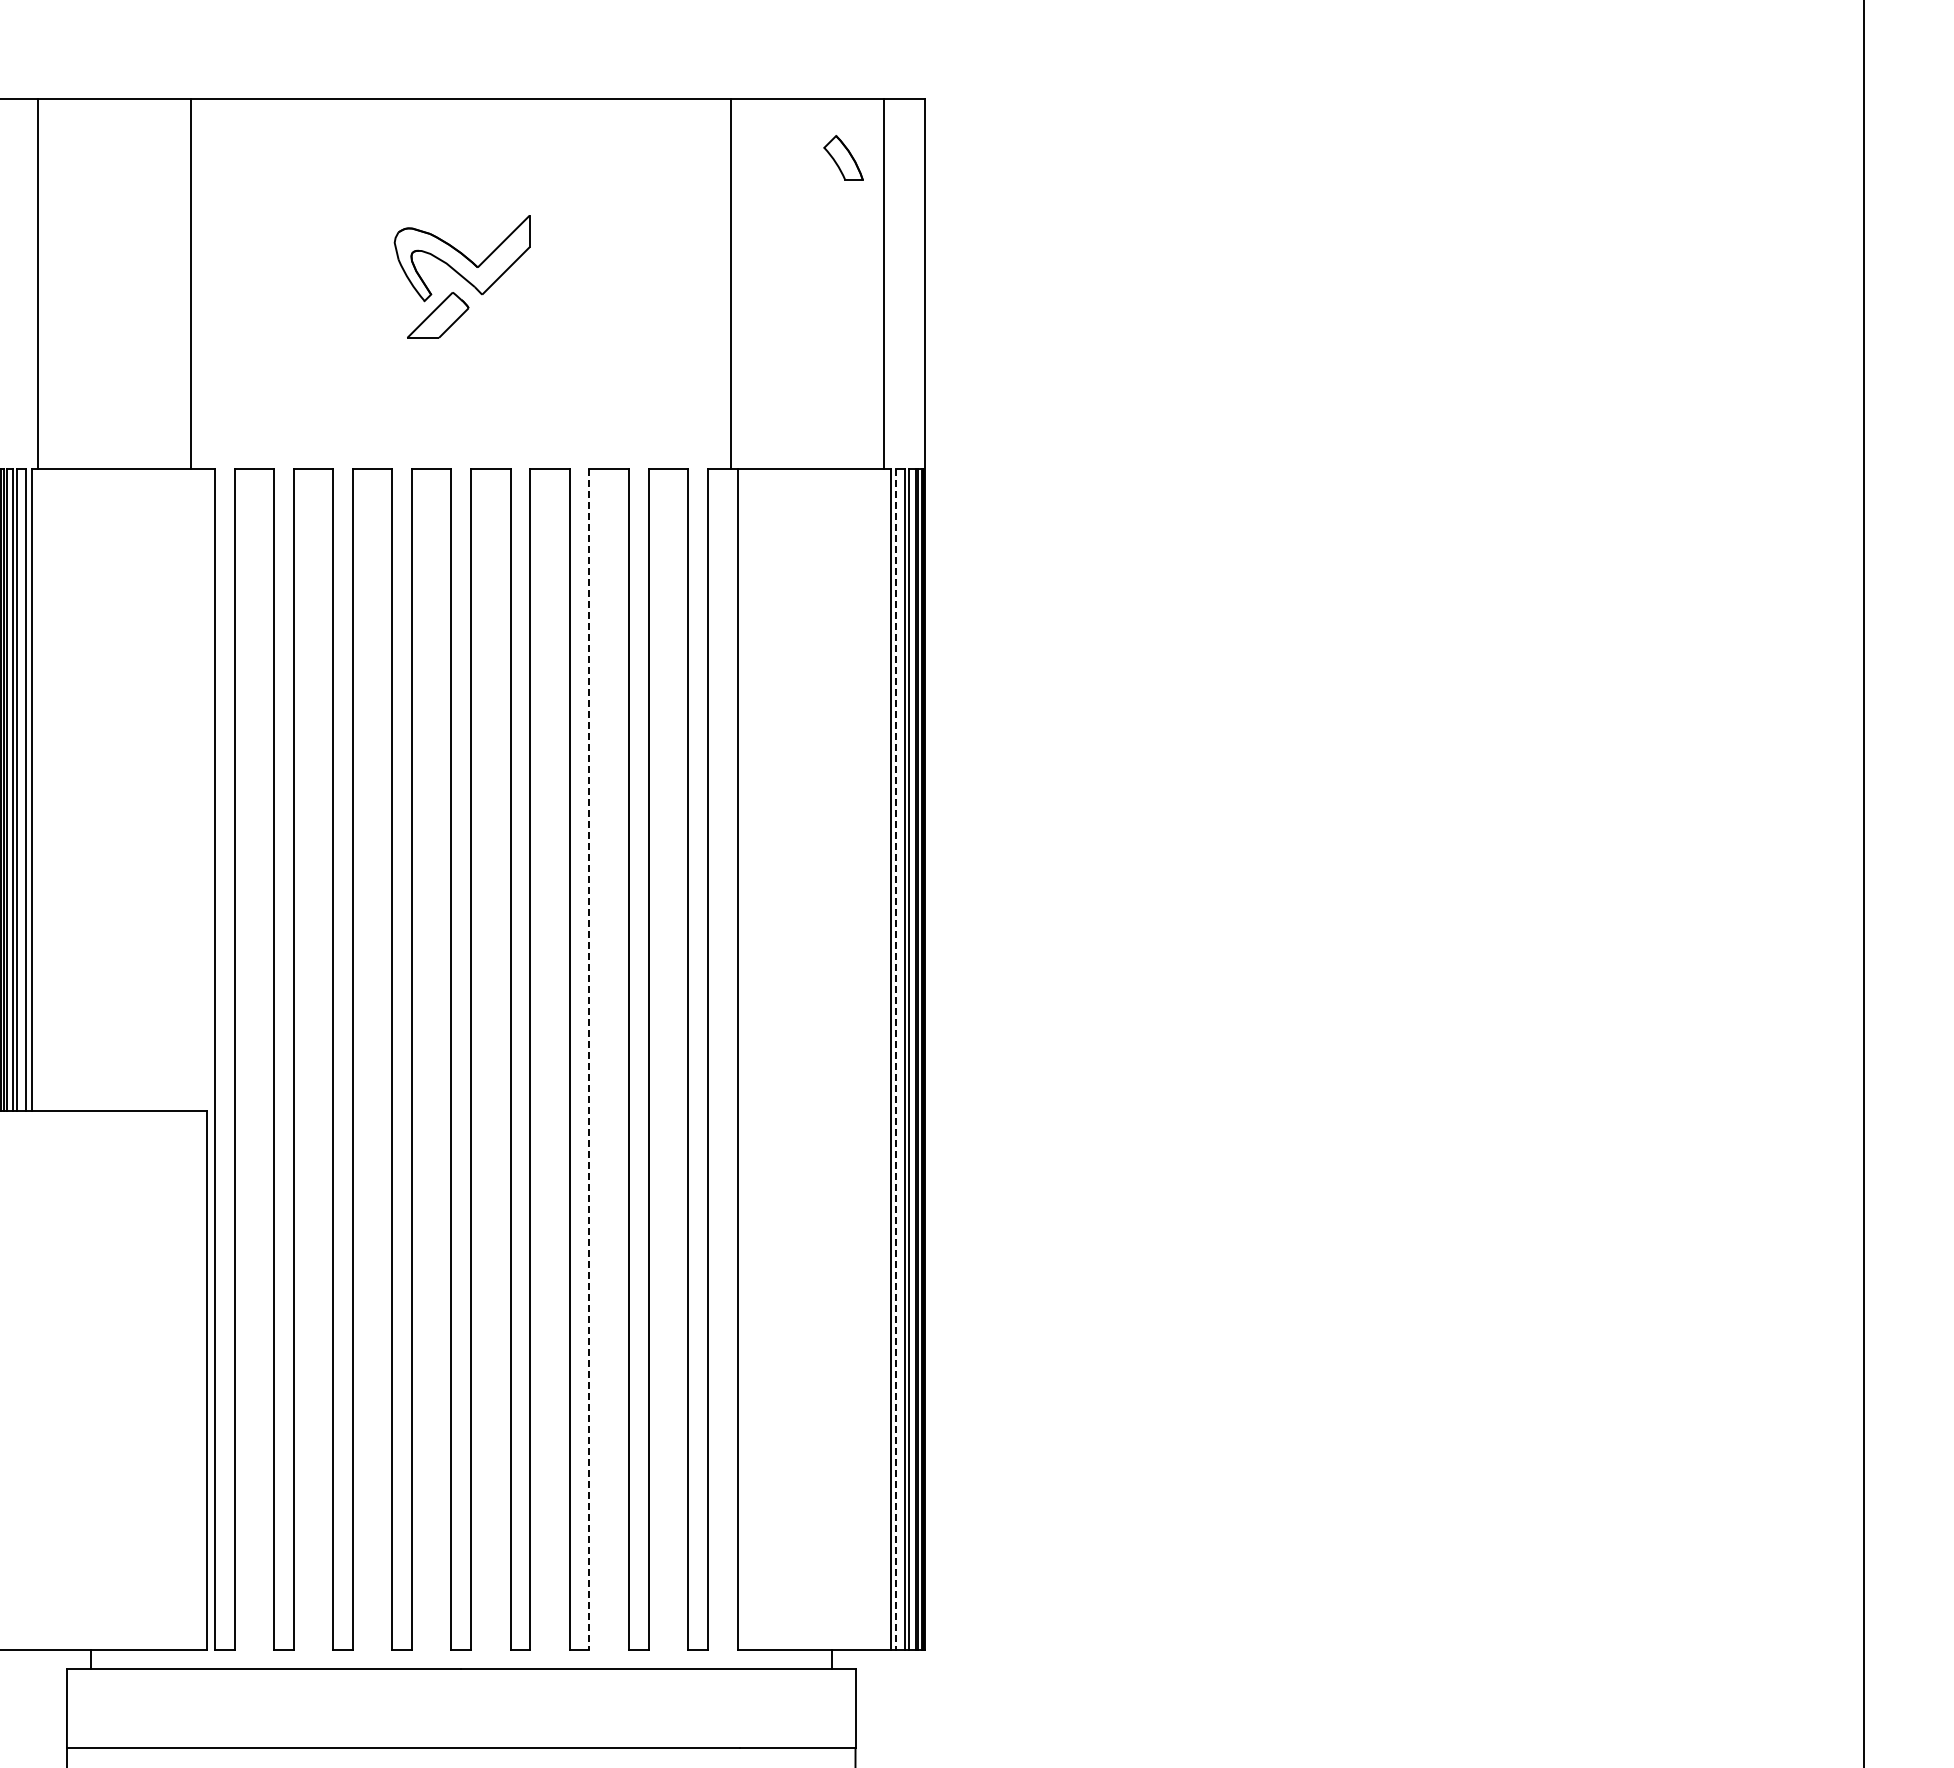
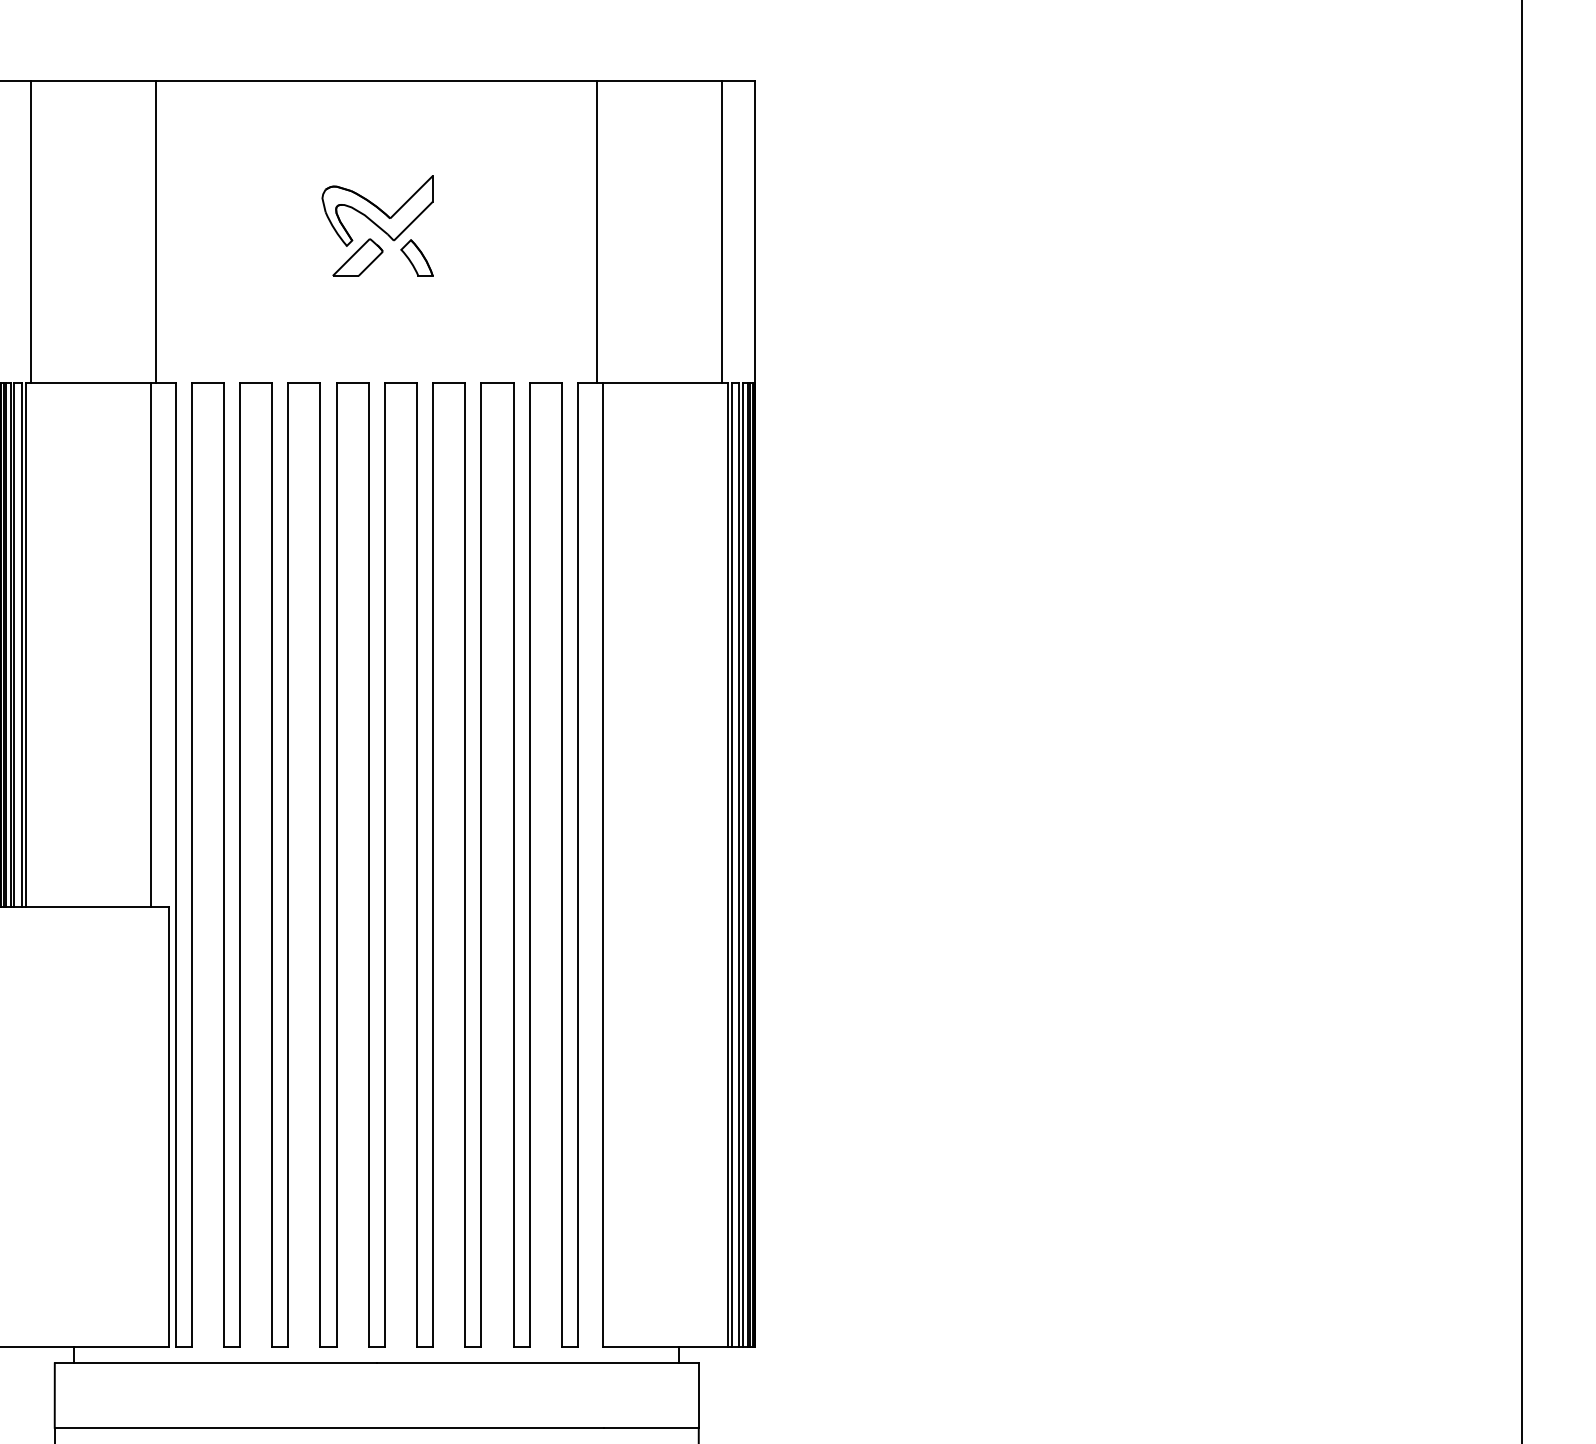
part: (843, 157) -> (417, 257), moved
line: (184, 789) -> (150, 644), added
line: (589, 1060) -> (481, 866), dashed -> solid
line: (896, 1060) -> (732, 866), dashed -> solid

